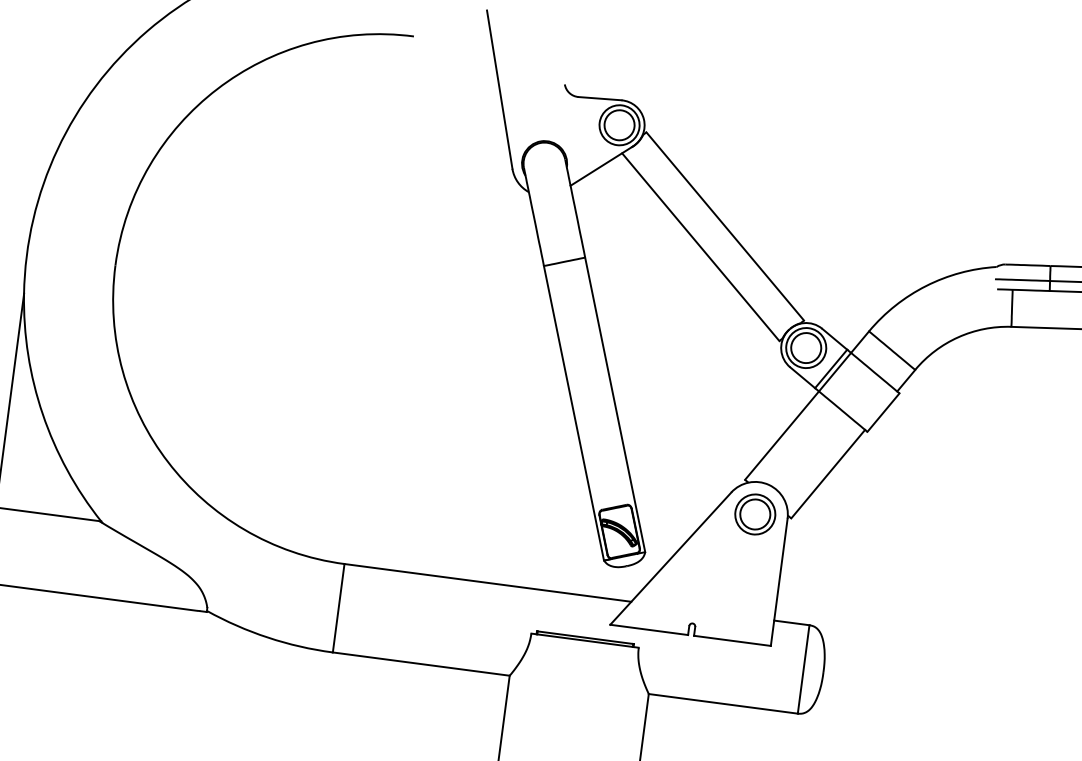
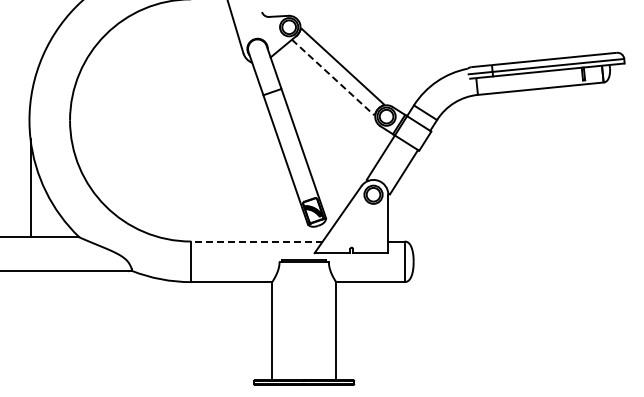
line: (701, 247) -> (333, 77), solid -> dashed
line: (486, 582) -> (256, 241), solid -> dashed

